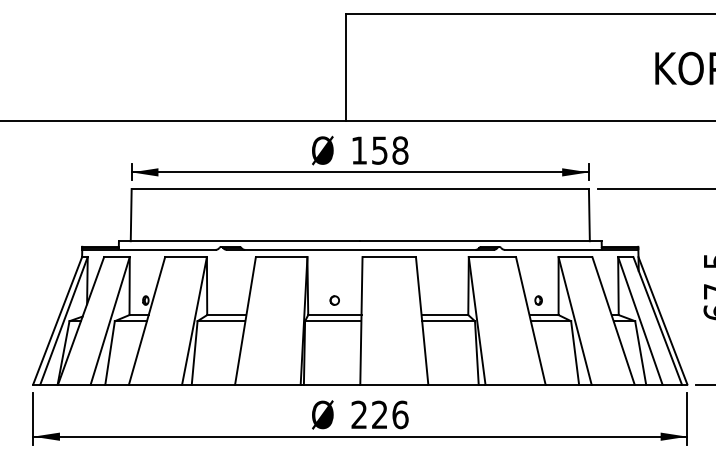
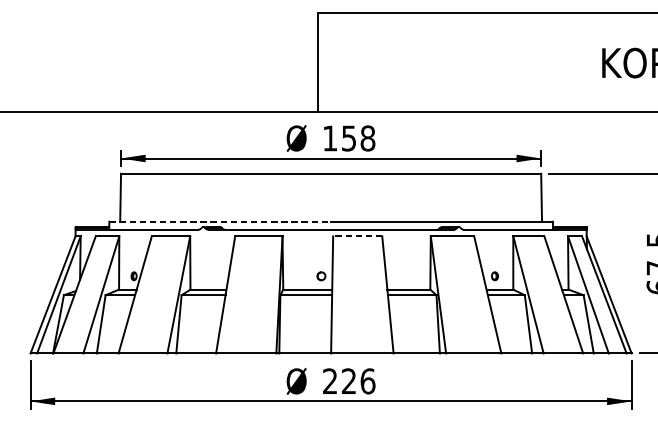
line: (239, 241) -> (220, 222), solid -> dashed
line: (389, 257) -> (357, 236), solid -> dashed
part: (334, 300) -> (321, 276), moved

